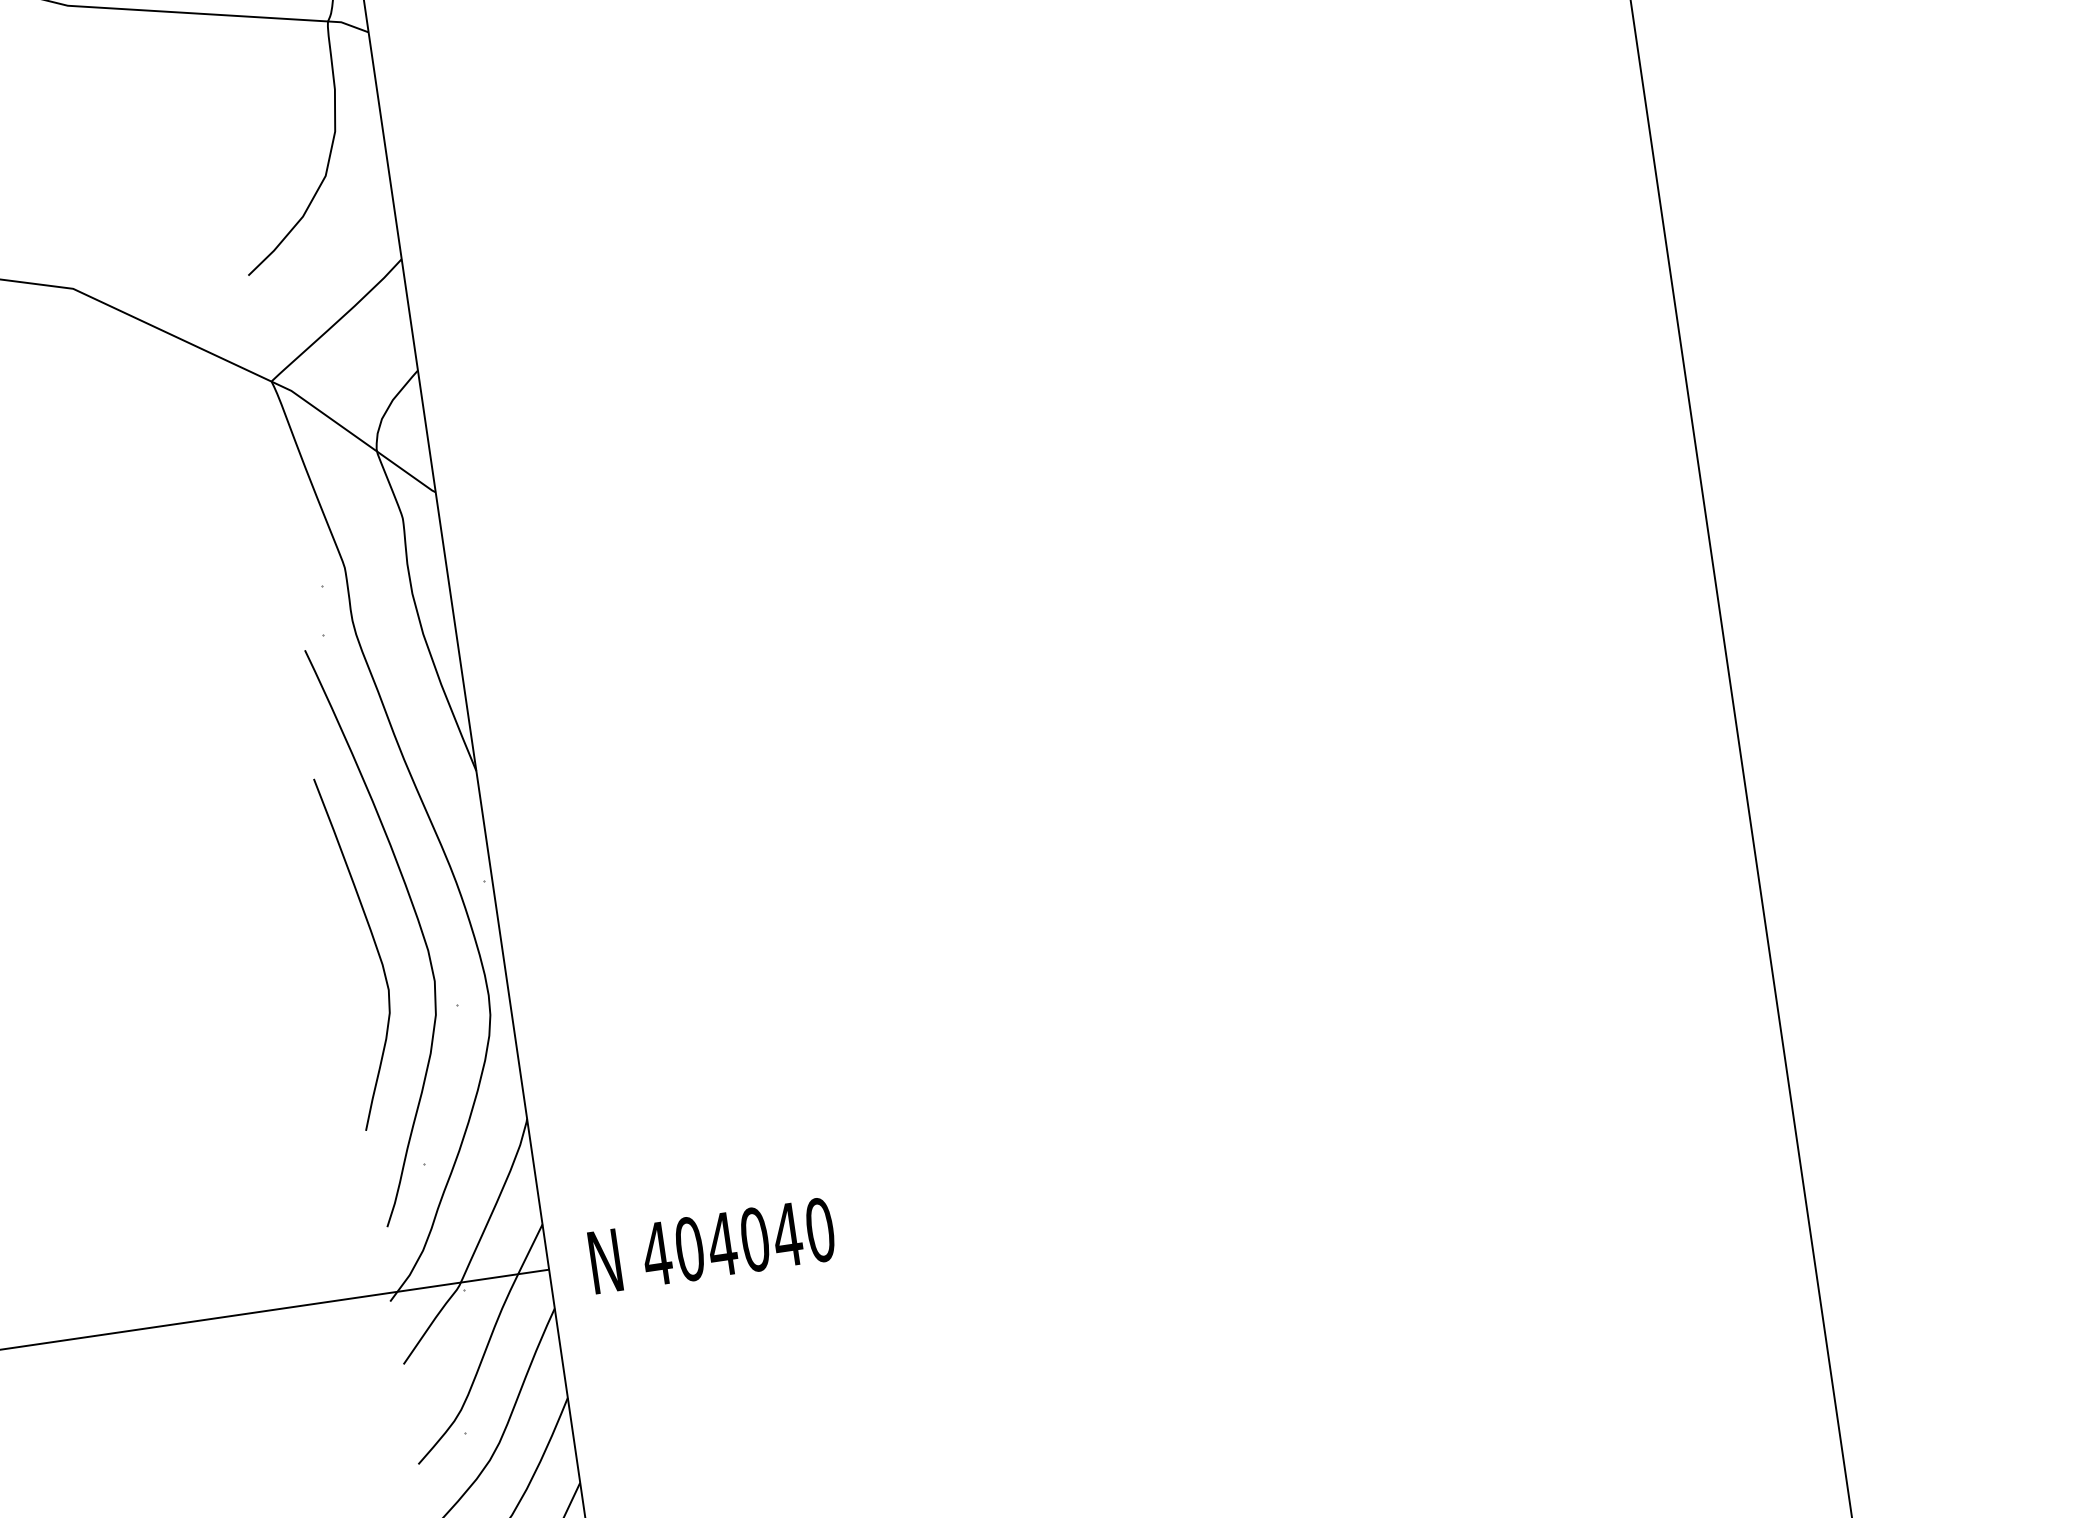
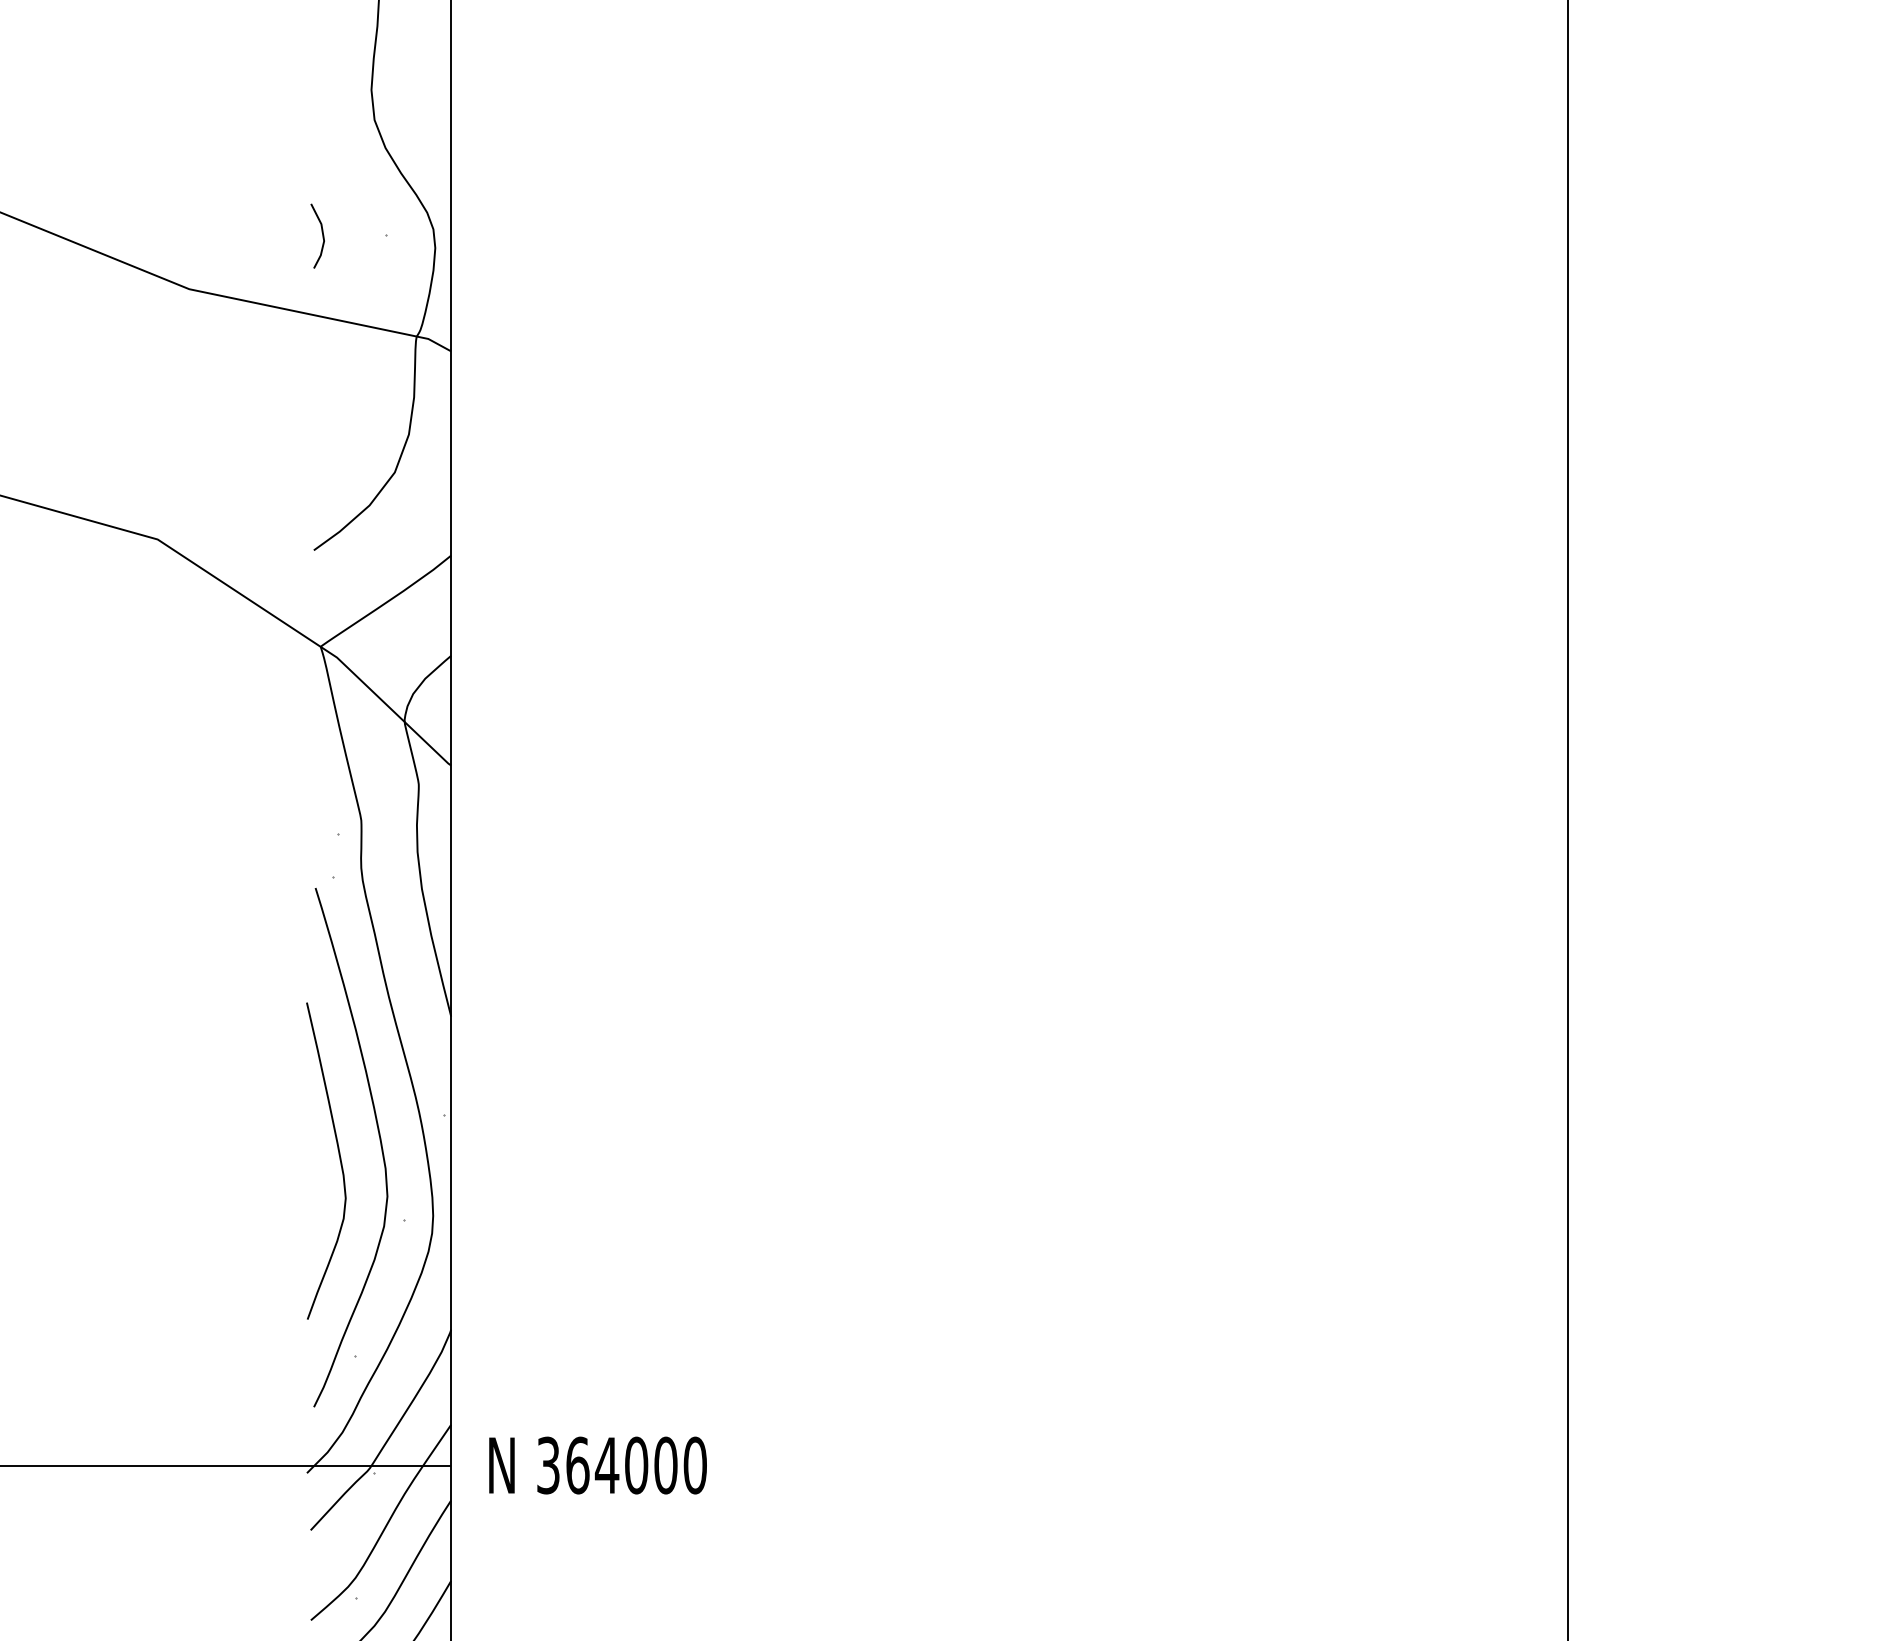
text: (722, 1244) -> (607, 1465), 404040 -> 364000

